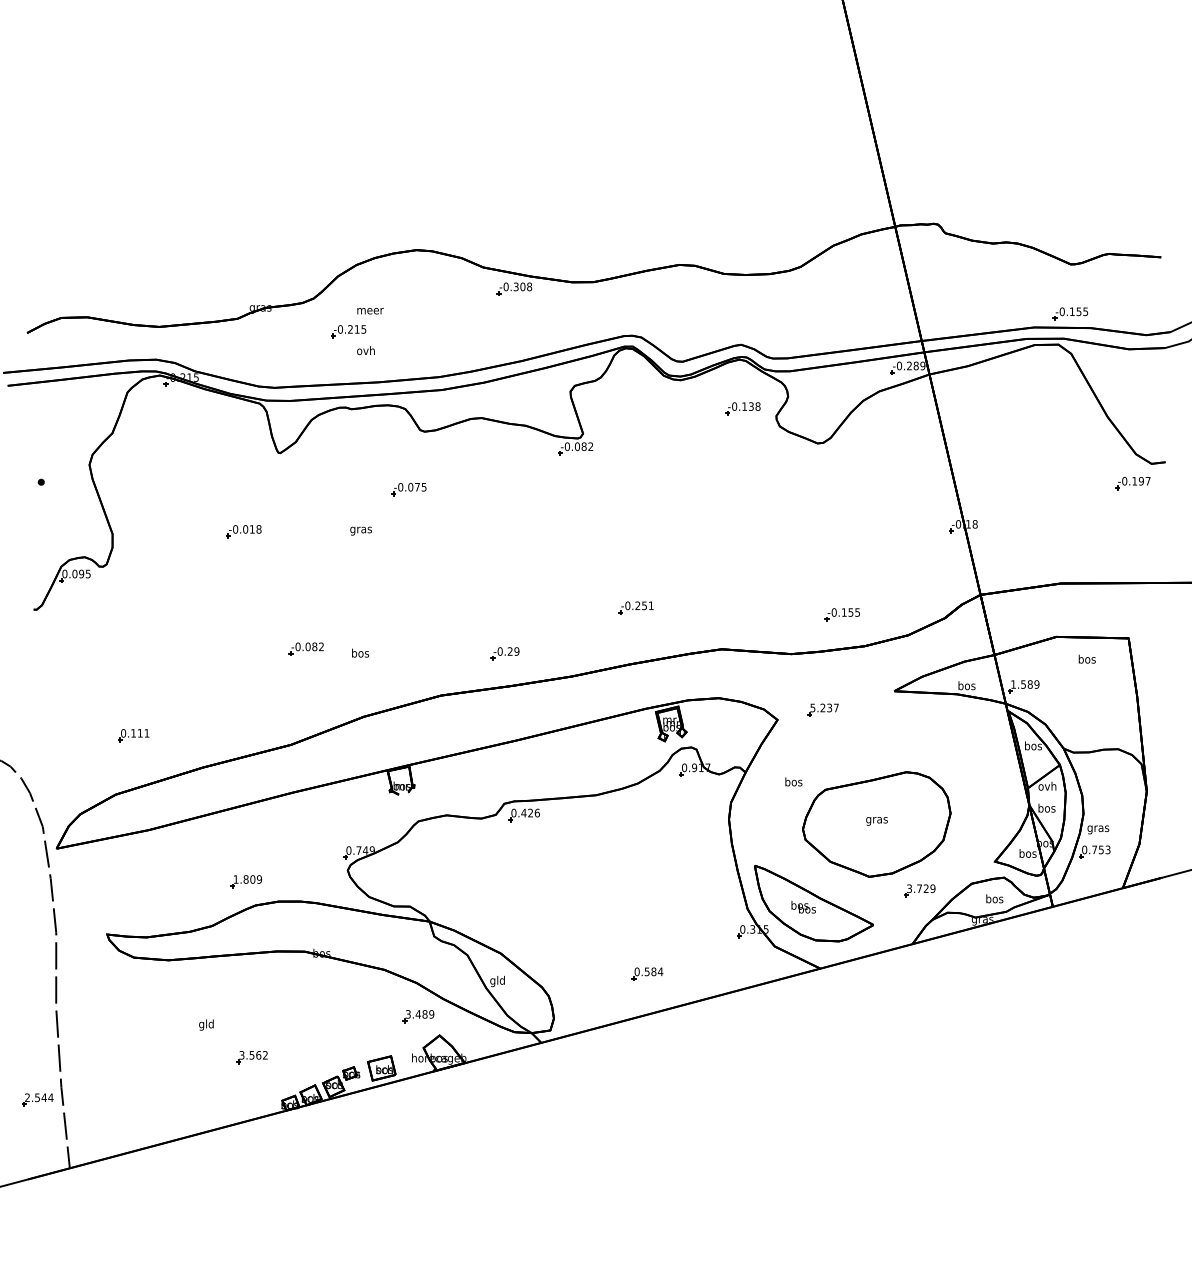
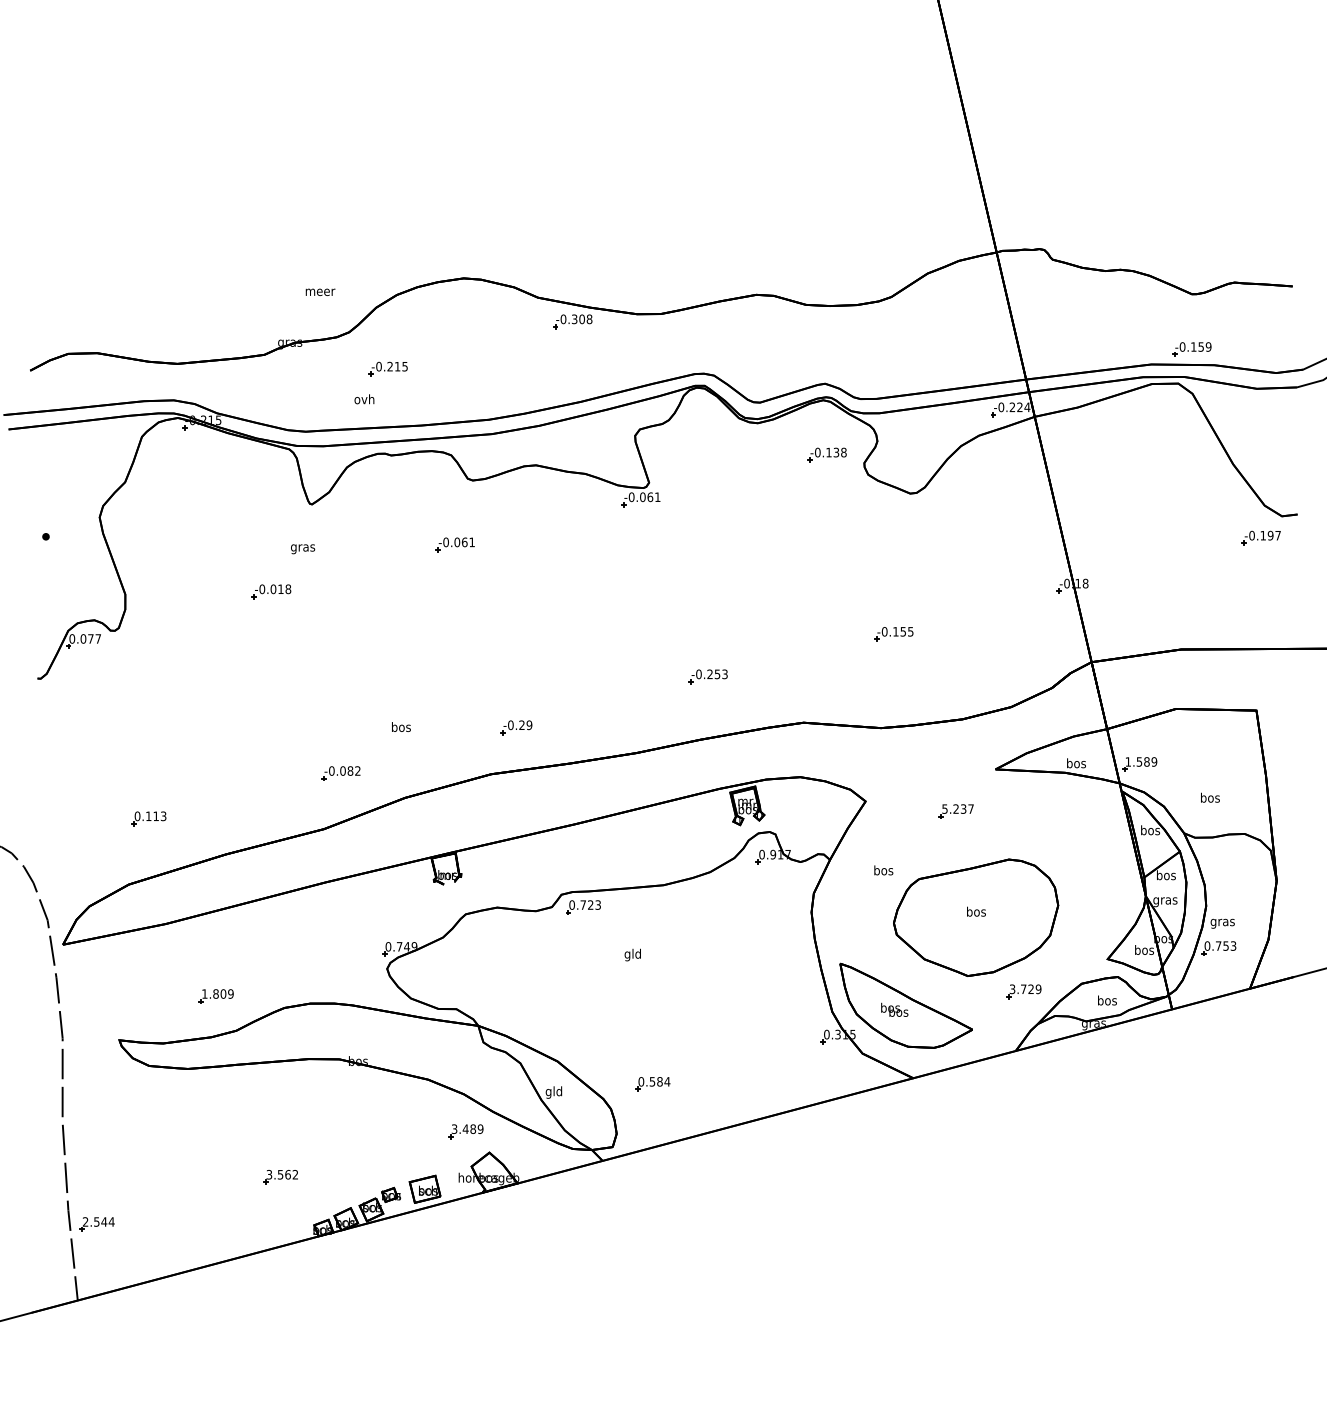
text: (370, 310) -> (320, 291), moved
text: (1085, 311) -> (1208, 346), -0.155 -> -0.159
text: (366, 350) -> (364, 399), moved
text: (919, 366) -> (1023, 407), -0.289 -> -0.224
text: (587, 446) -> (653, 496), -0.082 -> -0.061
text: (419, 487) -> (467, 542), -0.075 -> -0.061
text: (361, 531) -> (303, 549), moved
text: (84, 573) -> (94, 638), 0.095 -> 0.077
text: (650, 605) -> (724, 674), -0.251 -> -0.253
part: (842, 614) -> (893, 634), moved
part: (305, 649) -> (340, 773), moved
part: (505, 653) -> (516, 727), moved
text: (1087, 658) -> (1210, 797), moved
part: (822, 710) -> (955, 811), moved
text: (146, 733) -> (163, 816), 0.111 -> 0.113
text: (1046, 786) -> (1165, 875), ovh -> bos
text: (1046, 808) -> (1165, 900), bos -> gras
text: (530, 812) -> (590, 904), 0.426 -> 0.723
text: (877, 819) -> (976, 912), gras -> bos
part: (245, 881) -> (215, 996), moved
part: (647, 974) -> (652, 1084), moved
text: (206, 1024) -> (632, 954), moved
part: (37, 1100) -> (96, 1224), moved

